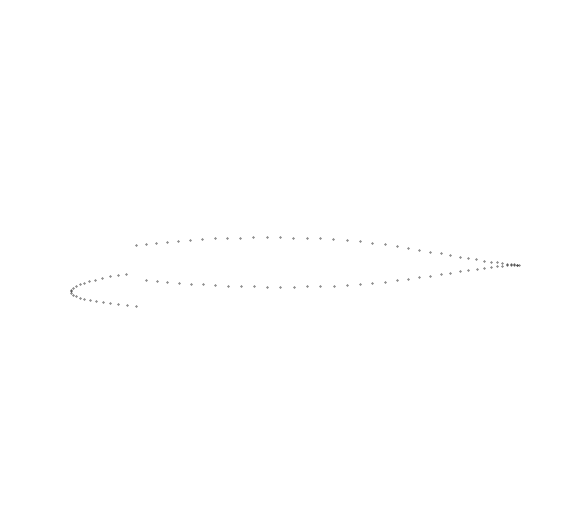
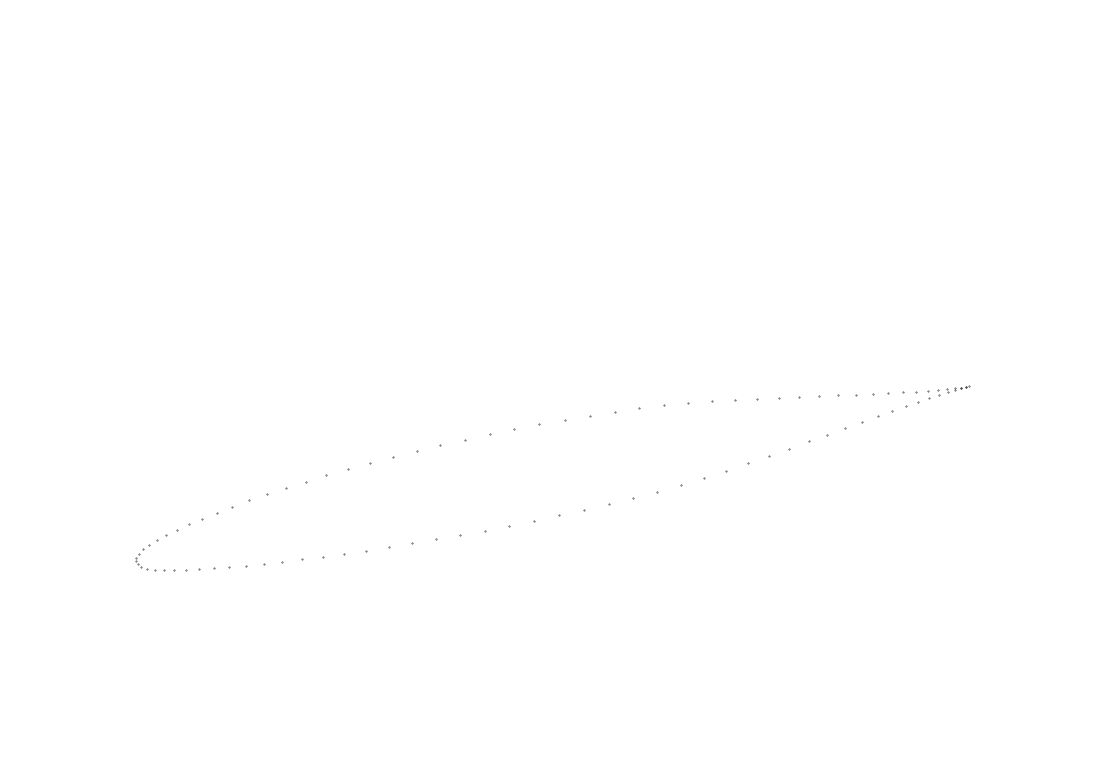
part: (103, 301) -> (200, 567), moved

